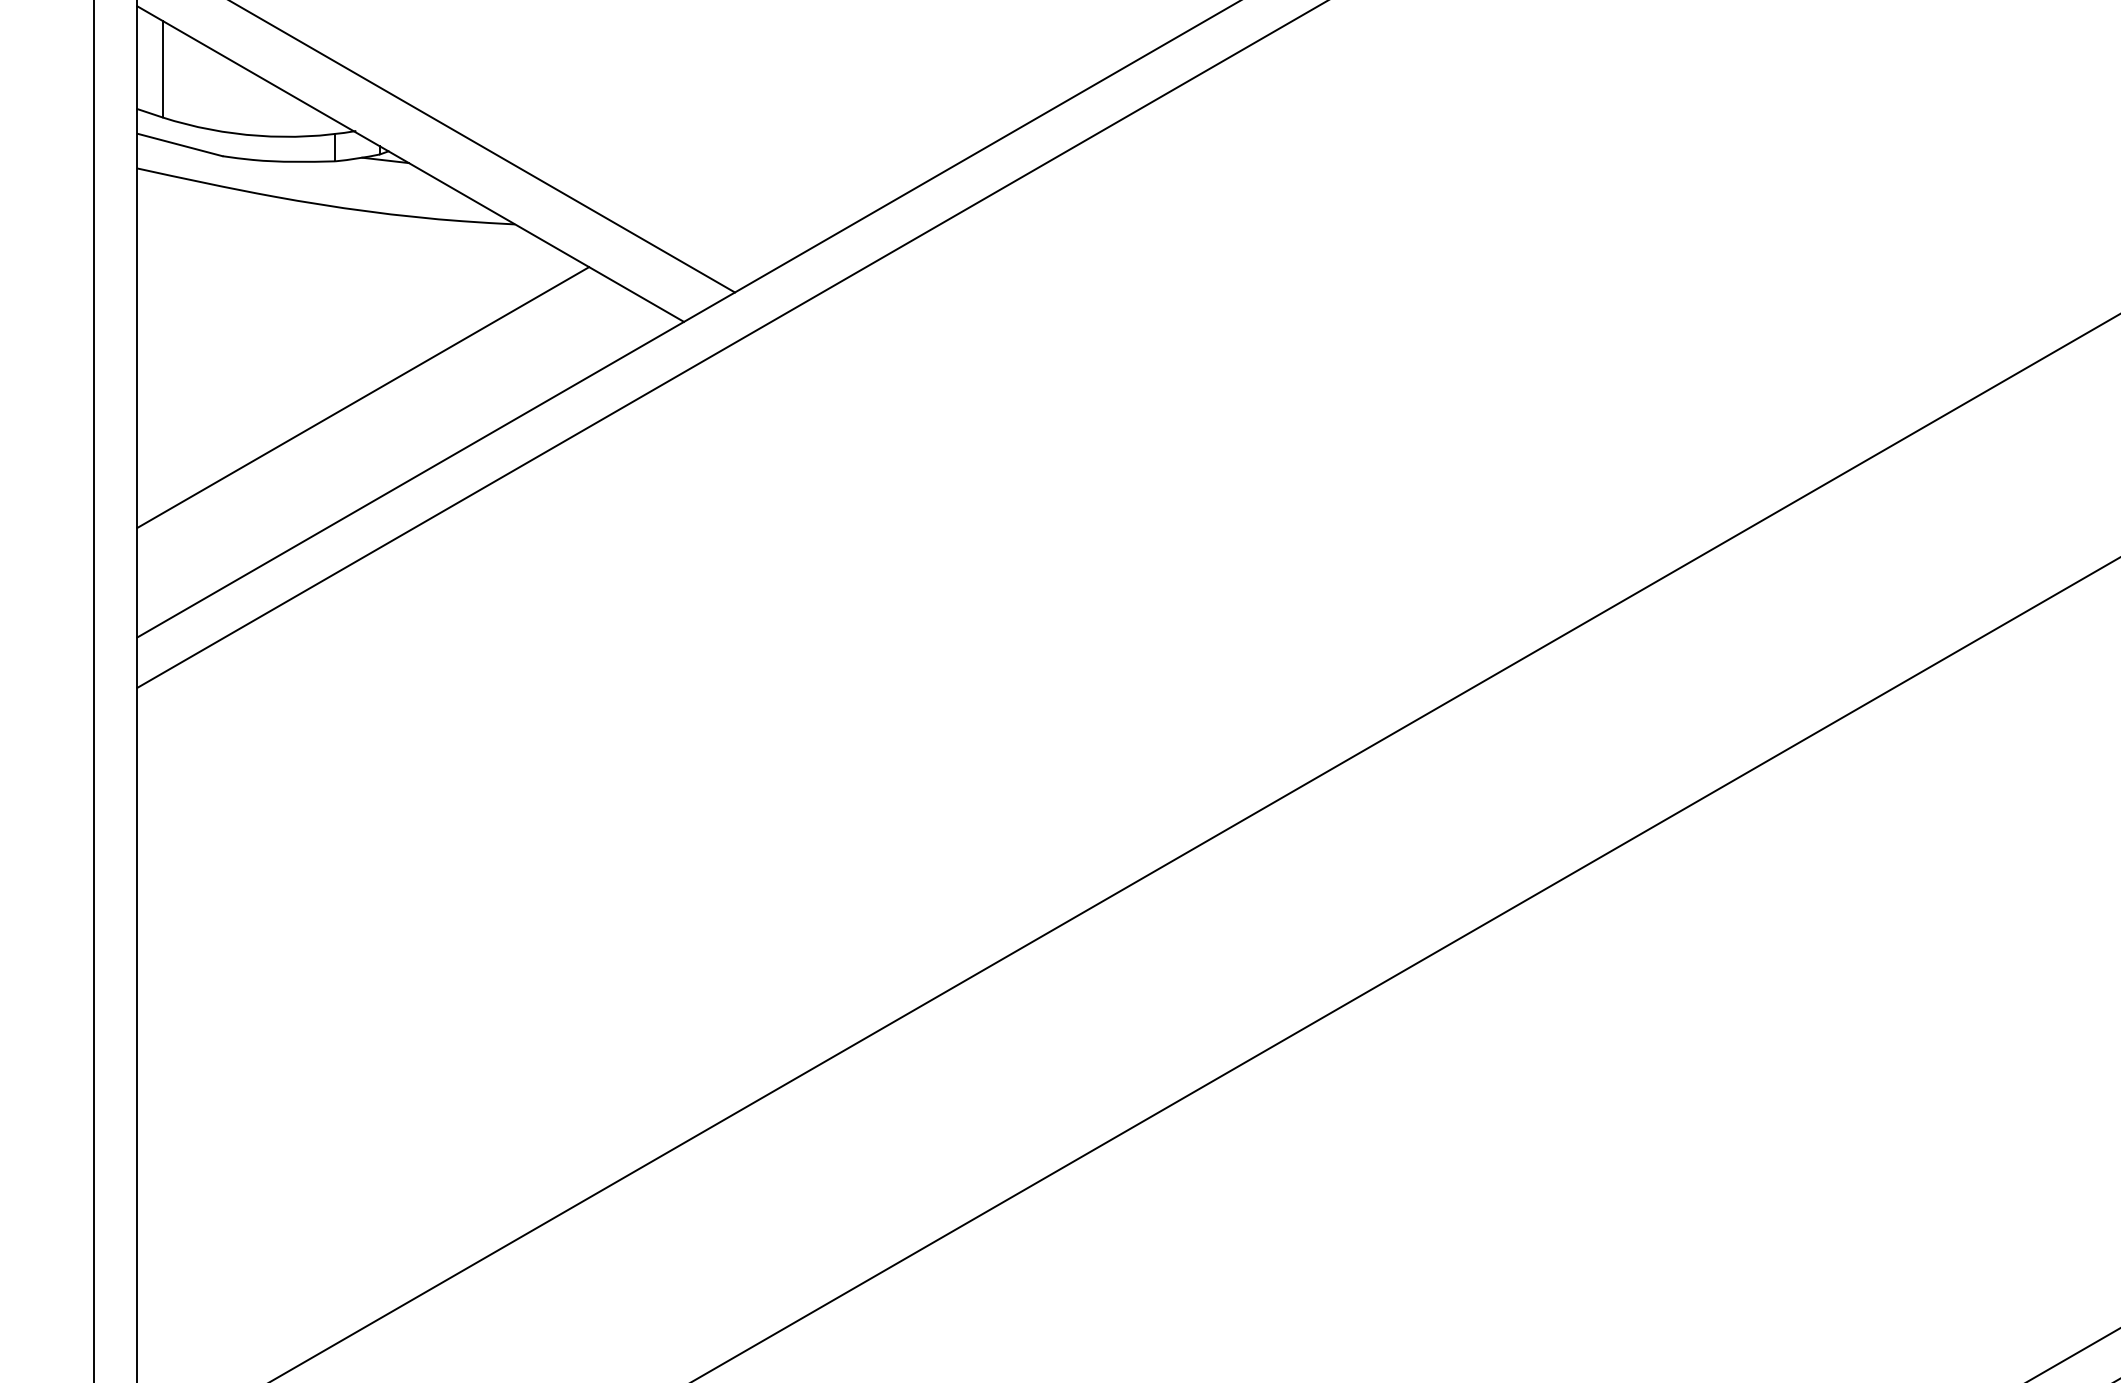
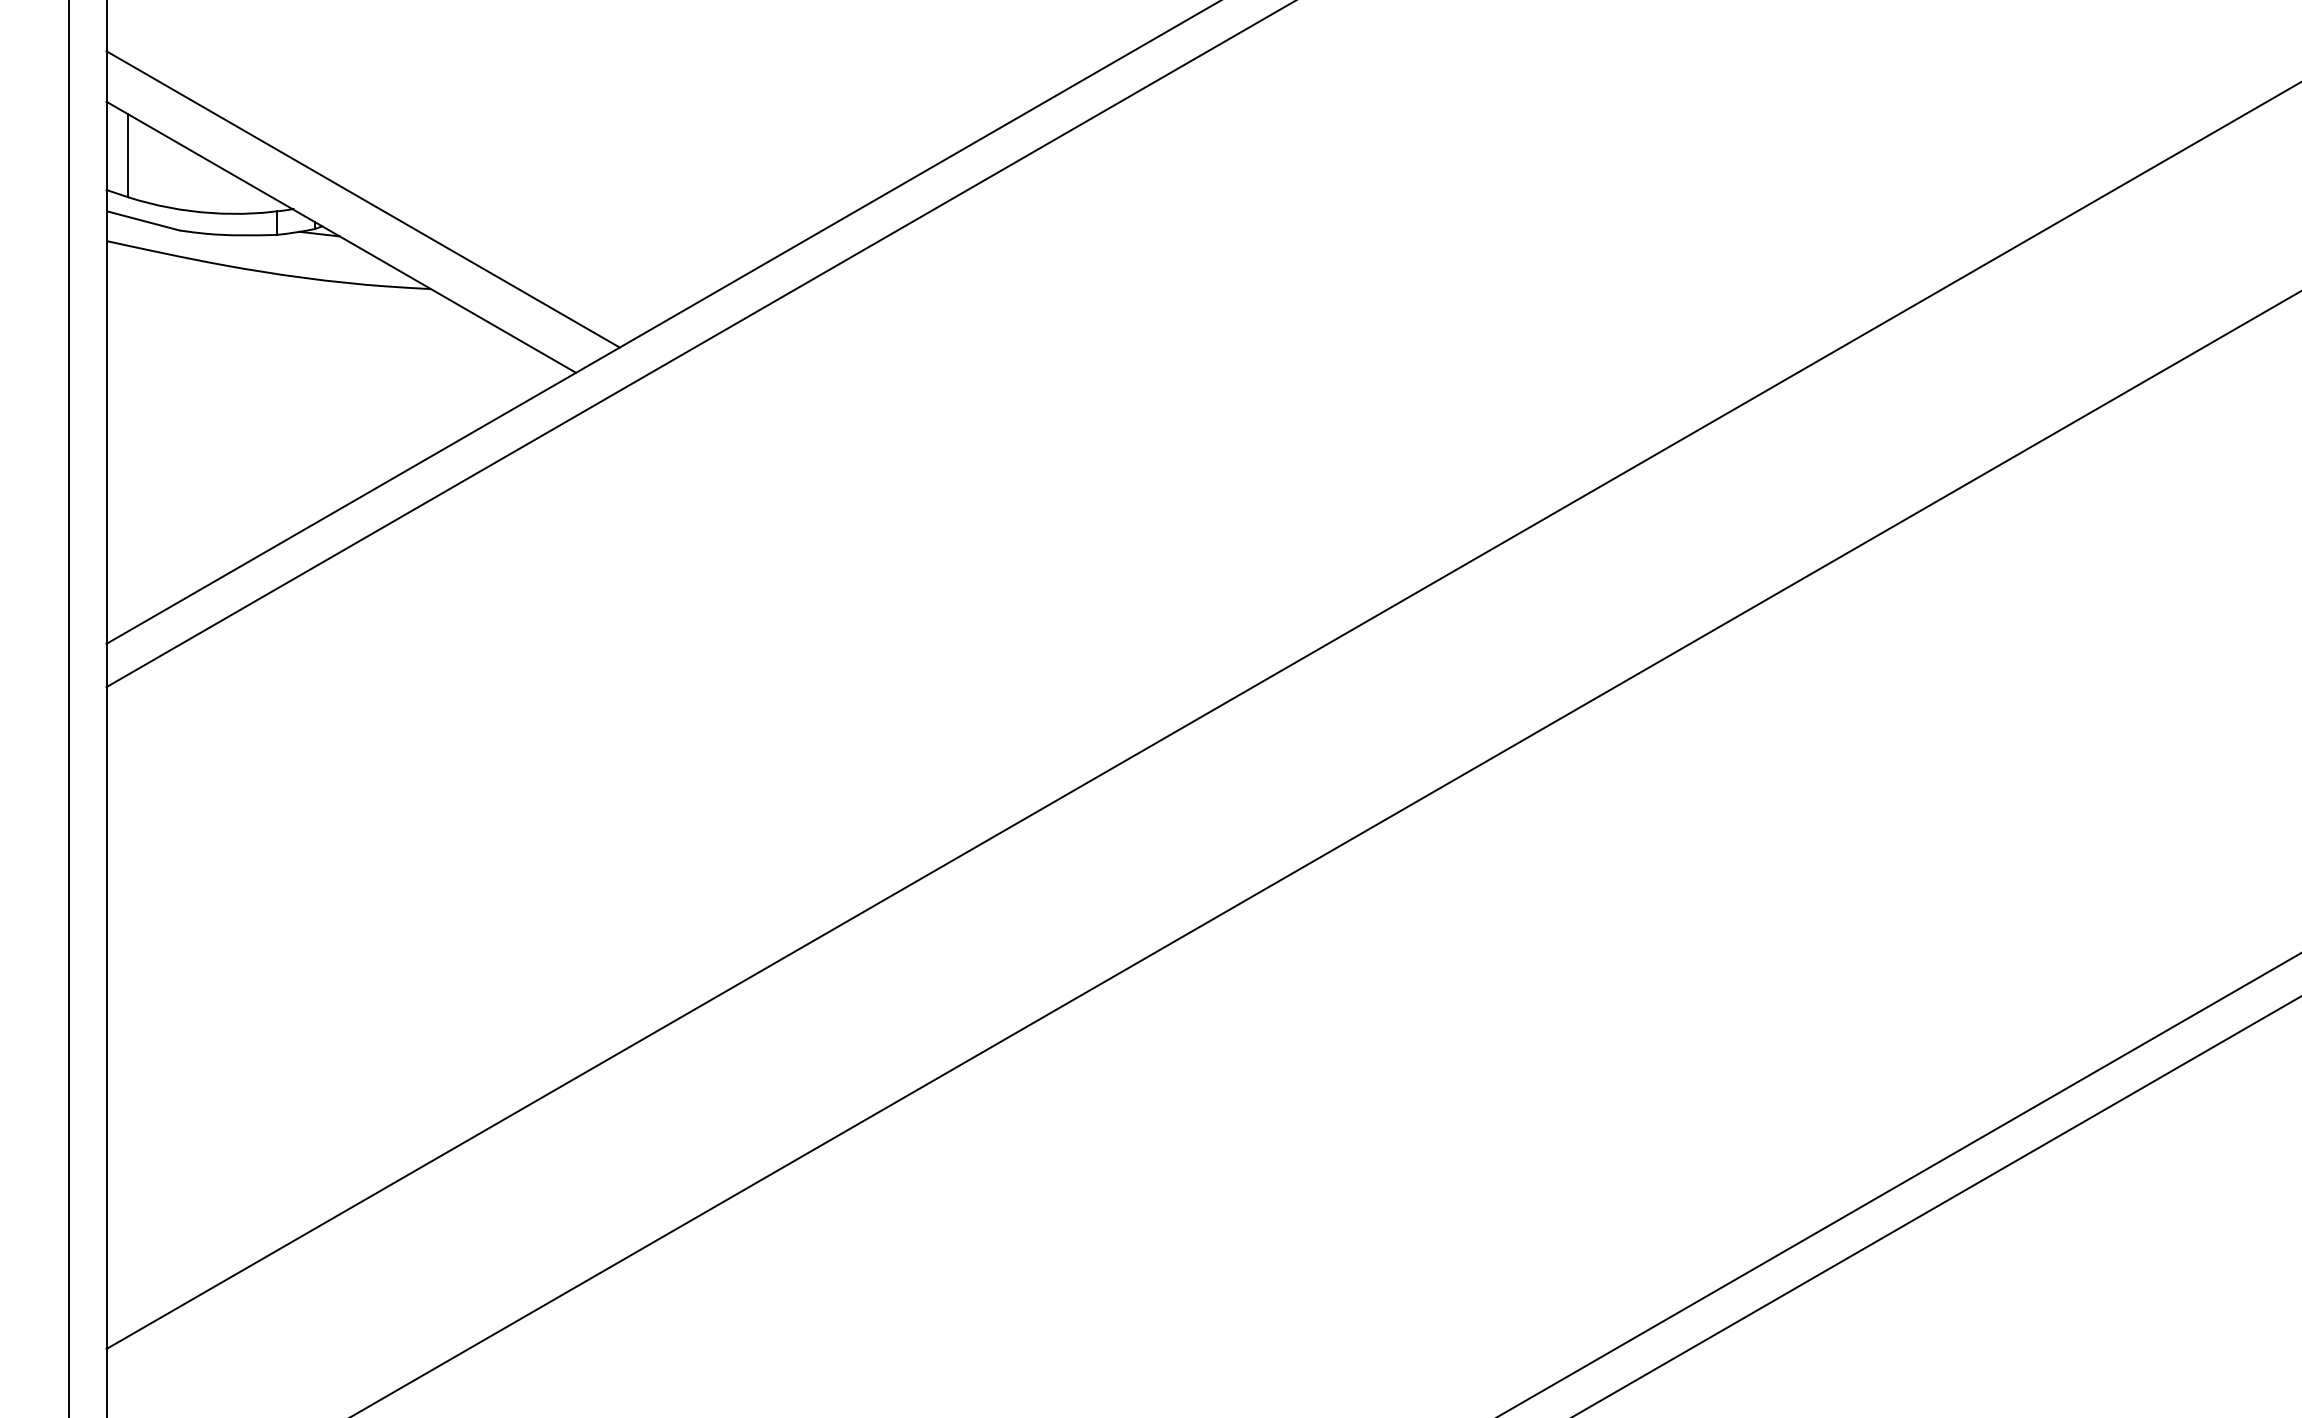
line: (363, 397) -> (300, 437), removed

